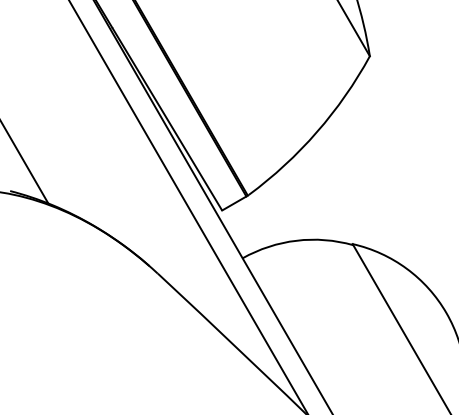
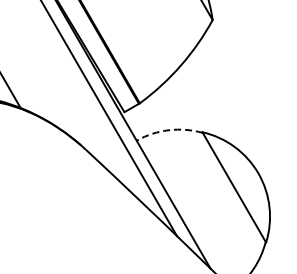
arc: (295, 241) -> (168, 130), solid -> dashed

